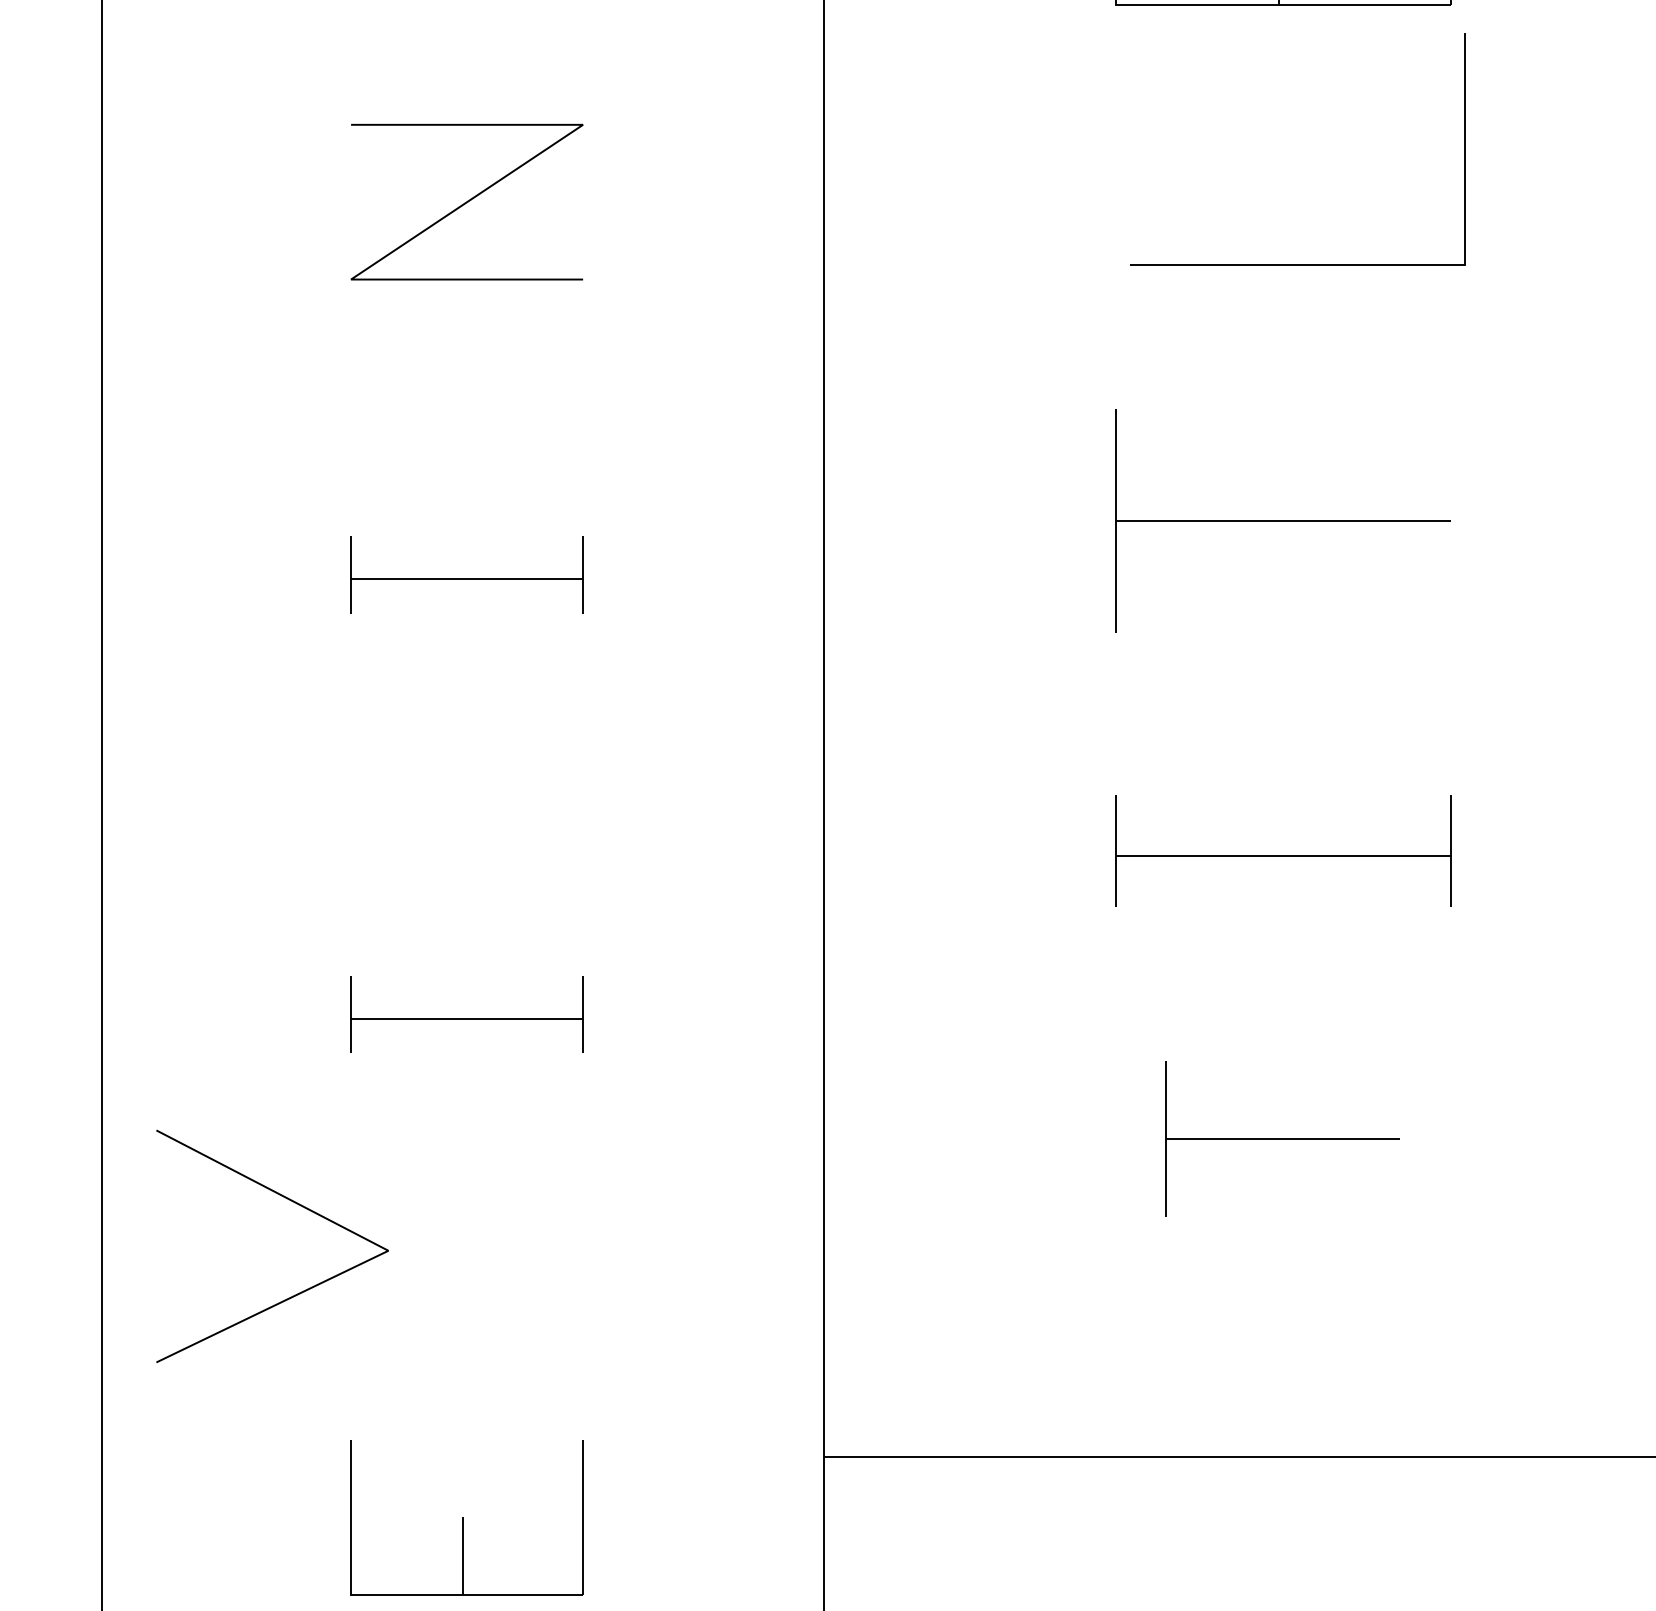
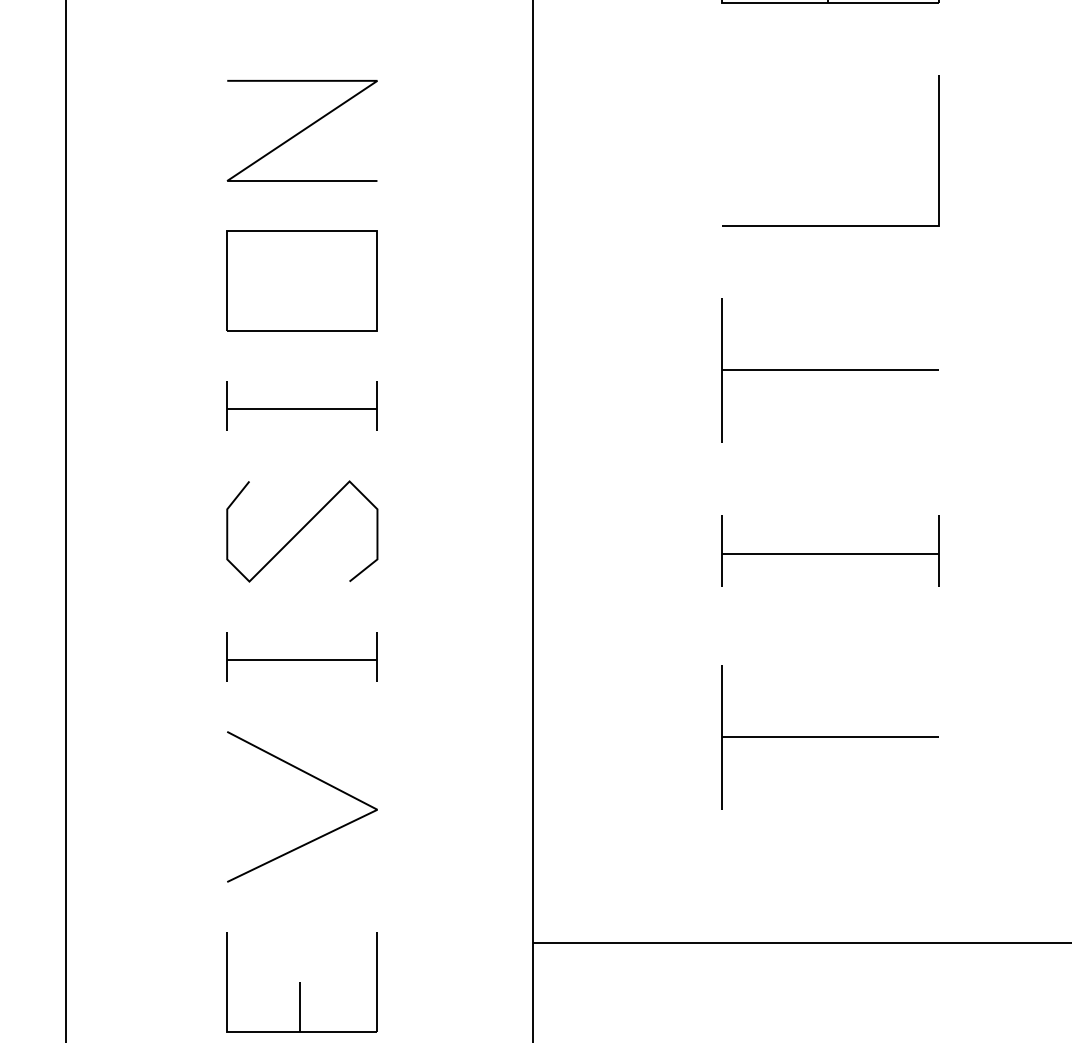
line: (1296, 264) -> (830, 225), moved
part: (465, 433) -> (301, 280), added
part: (1281, 521) -> (829, 370), moved
part: (465, 573) -> (301, 405), moved
curve: (465, 819) -> (301, 530), added
part: (1281, 1139) -> (829, 737), size x1.43
line: (294, 1204) -> (316, 779), moved

